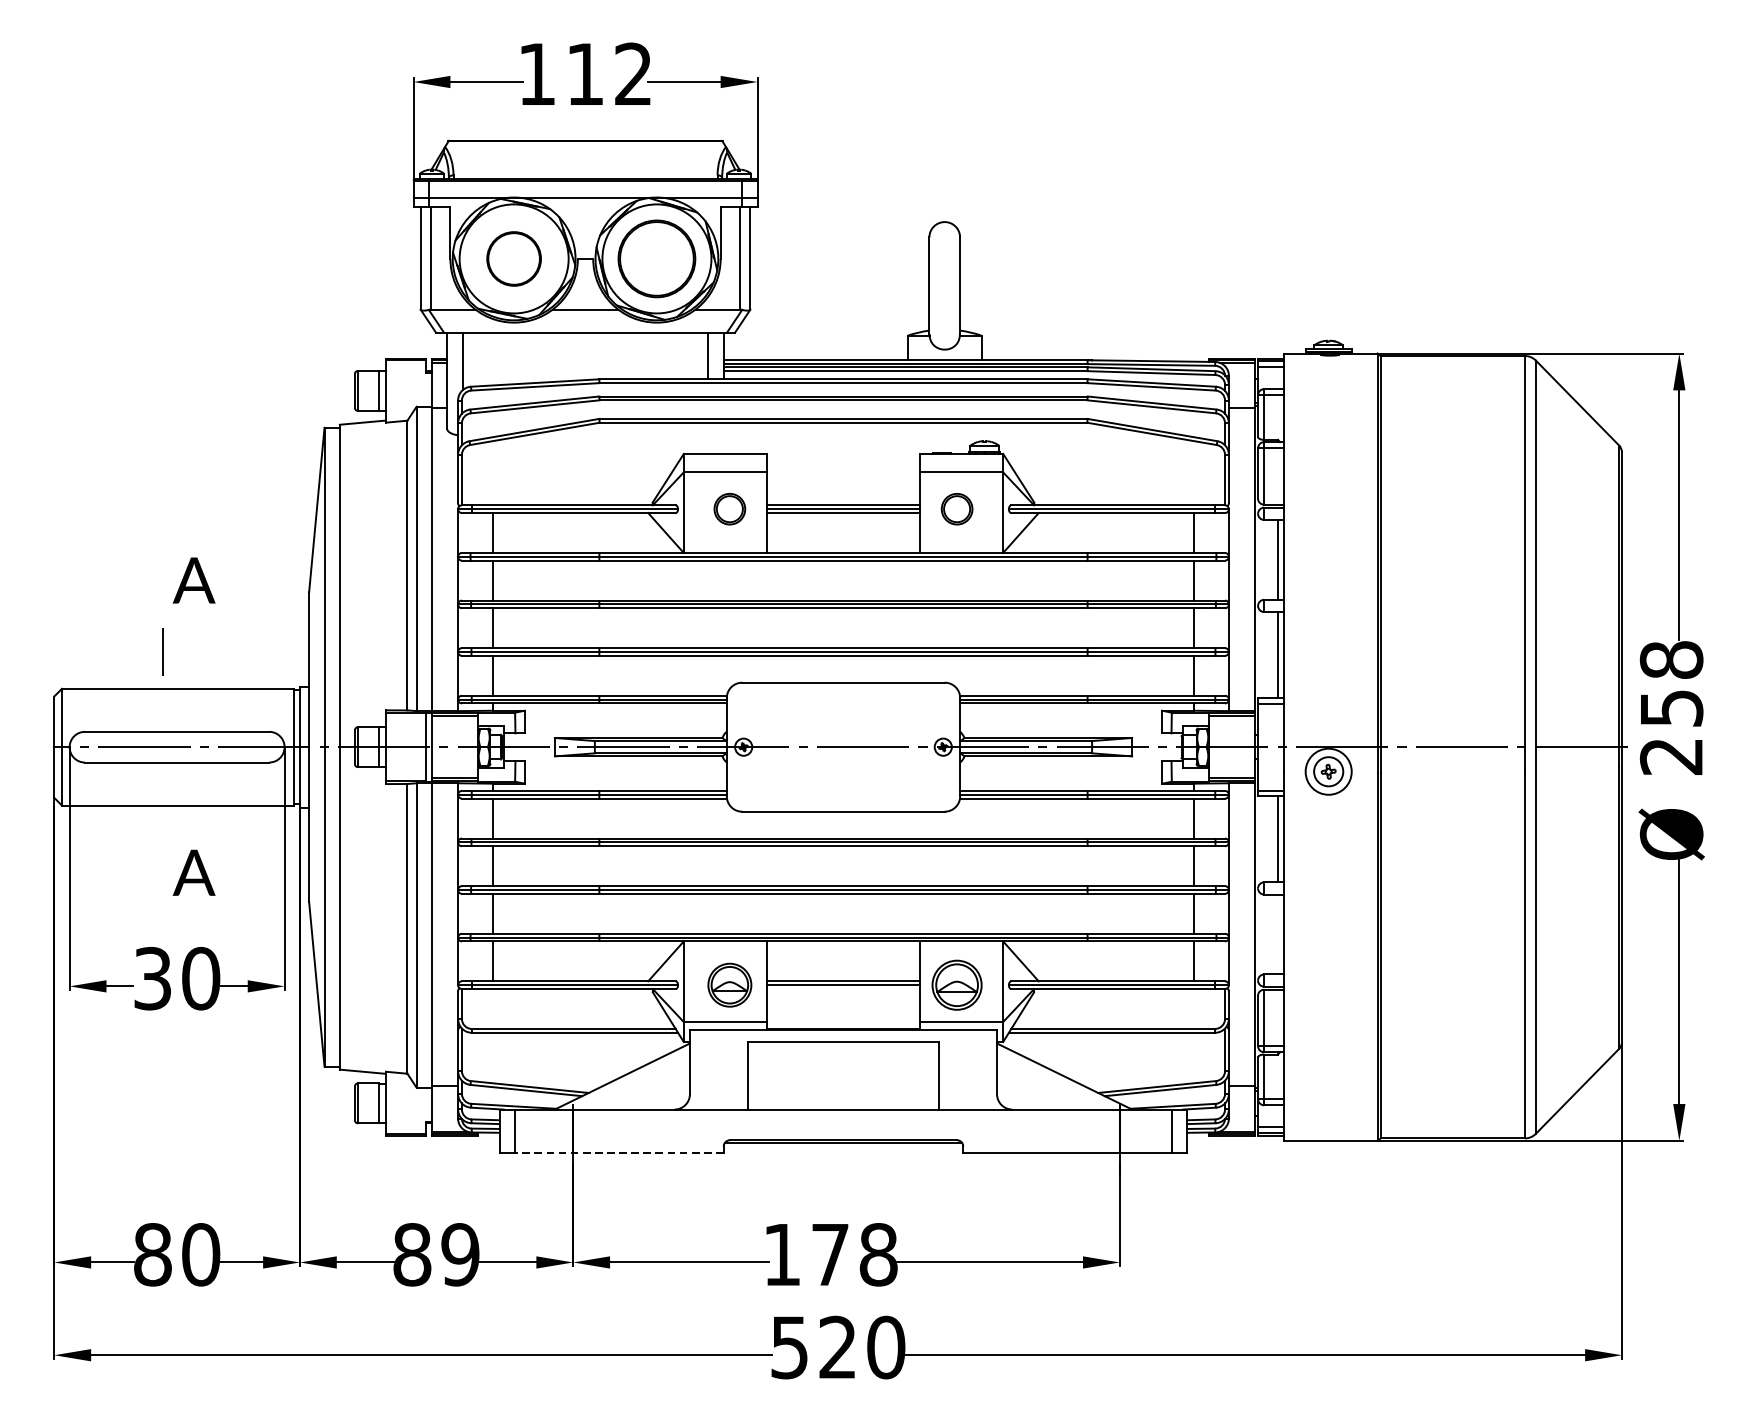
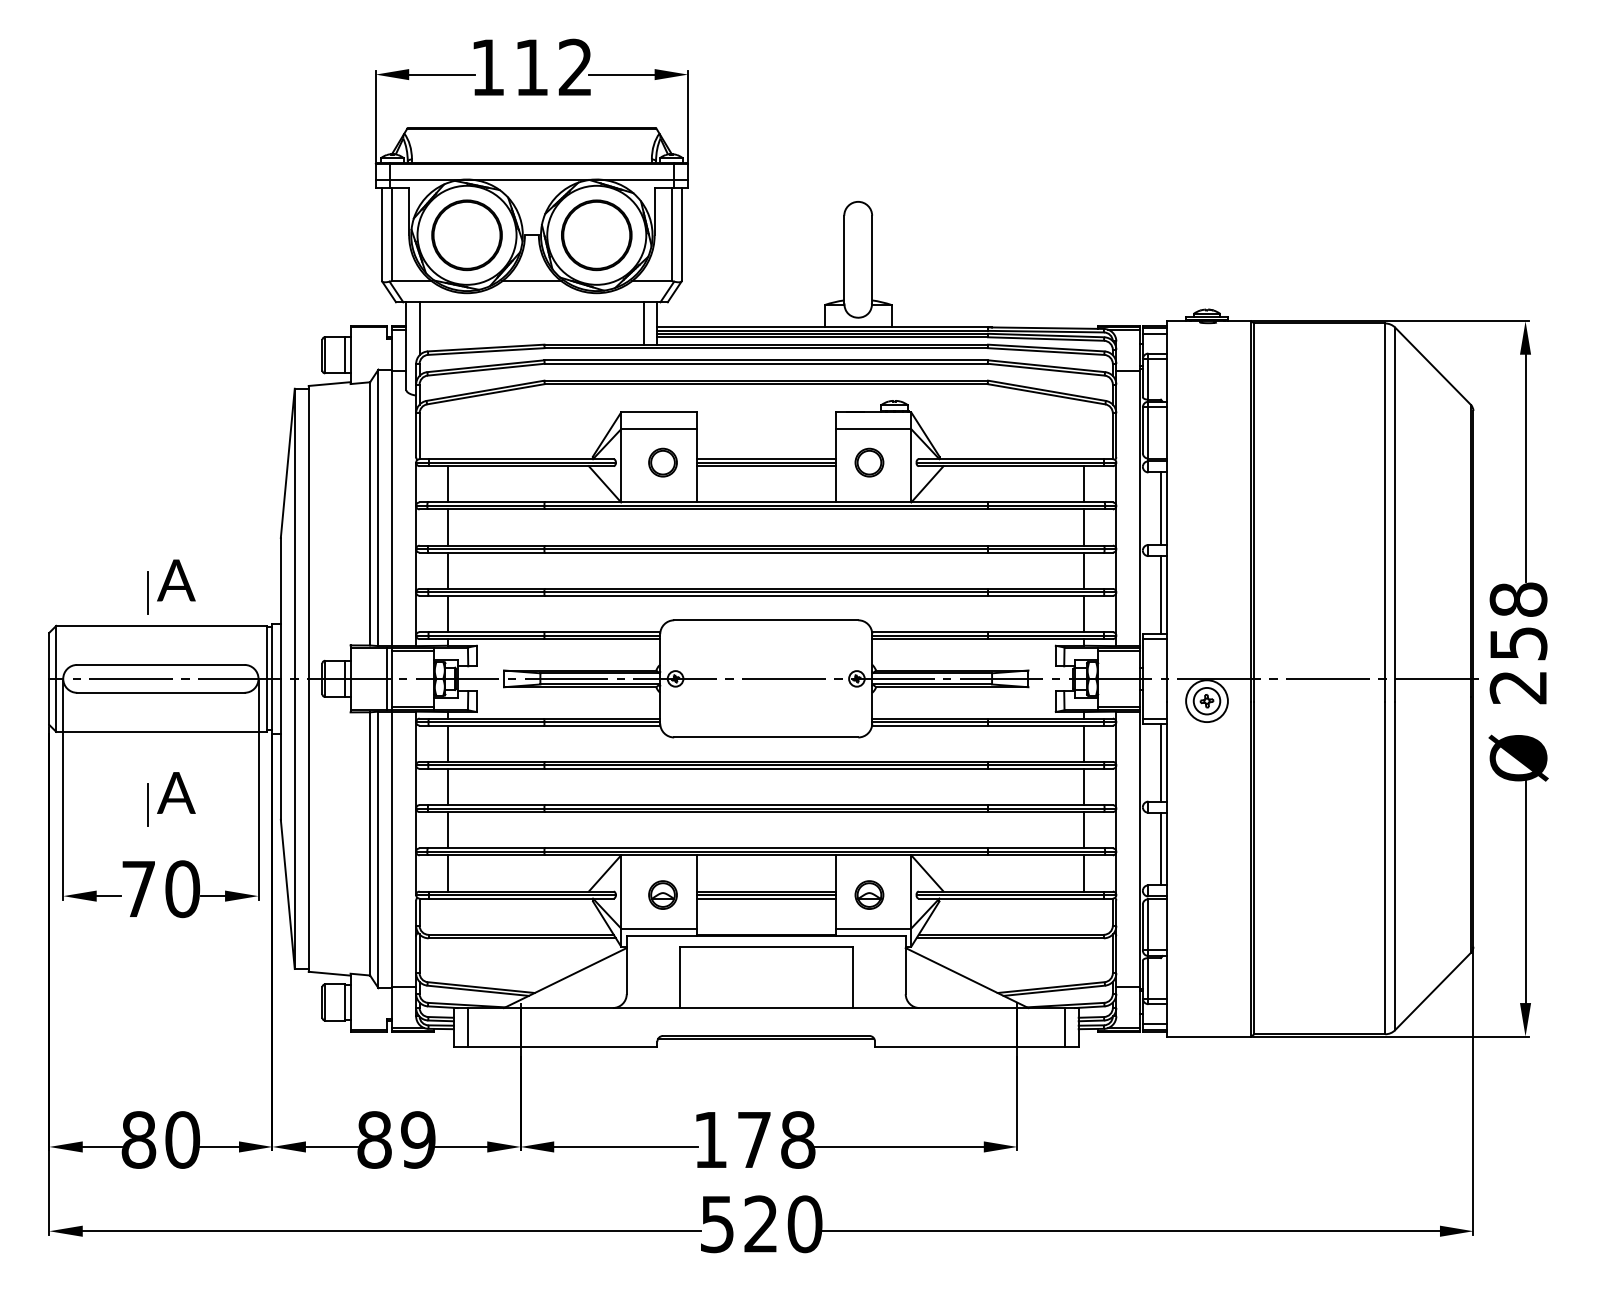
part: (513, 259) -> (466, 235), size x1.43
text: (194, 580) -> (176, 580), moved
line: (163, 886) -> (148, 805), added
line: (1277, 933) -> (1160, 848), added
text: (152, 979) -> (138, 889), 30 -> 70
part: (729, 984) -> (662, 894), size x0.71
part: (957, 984) -> (869, 894), size x0.62
line: (842, 988) -> (765, 898), added
line: (619, 1152) -> (562, 1047), dashed -> solid

